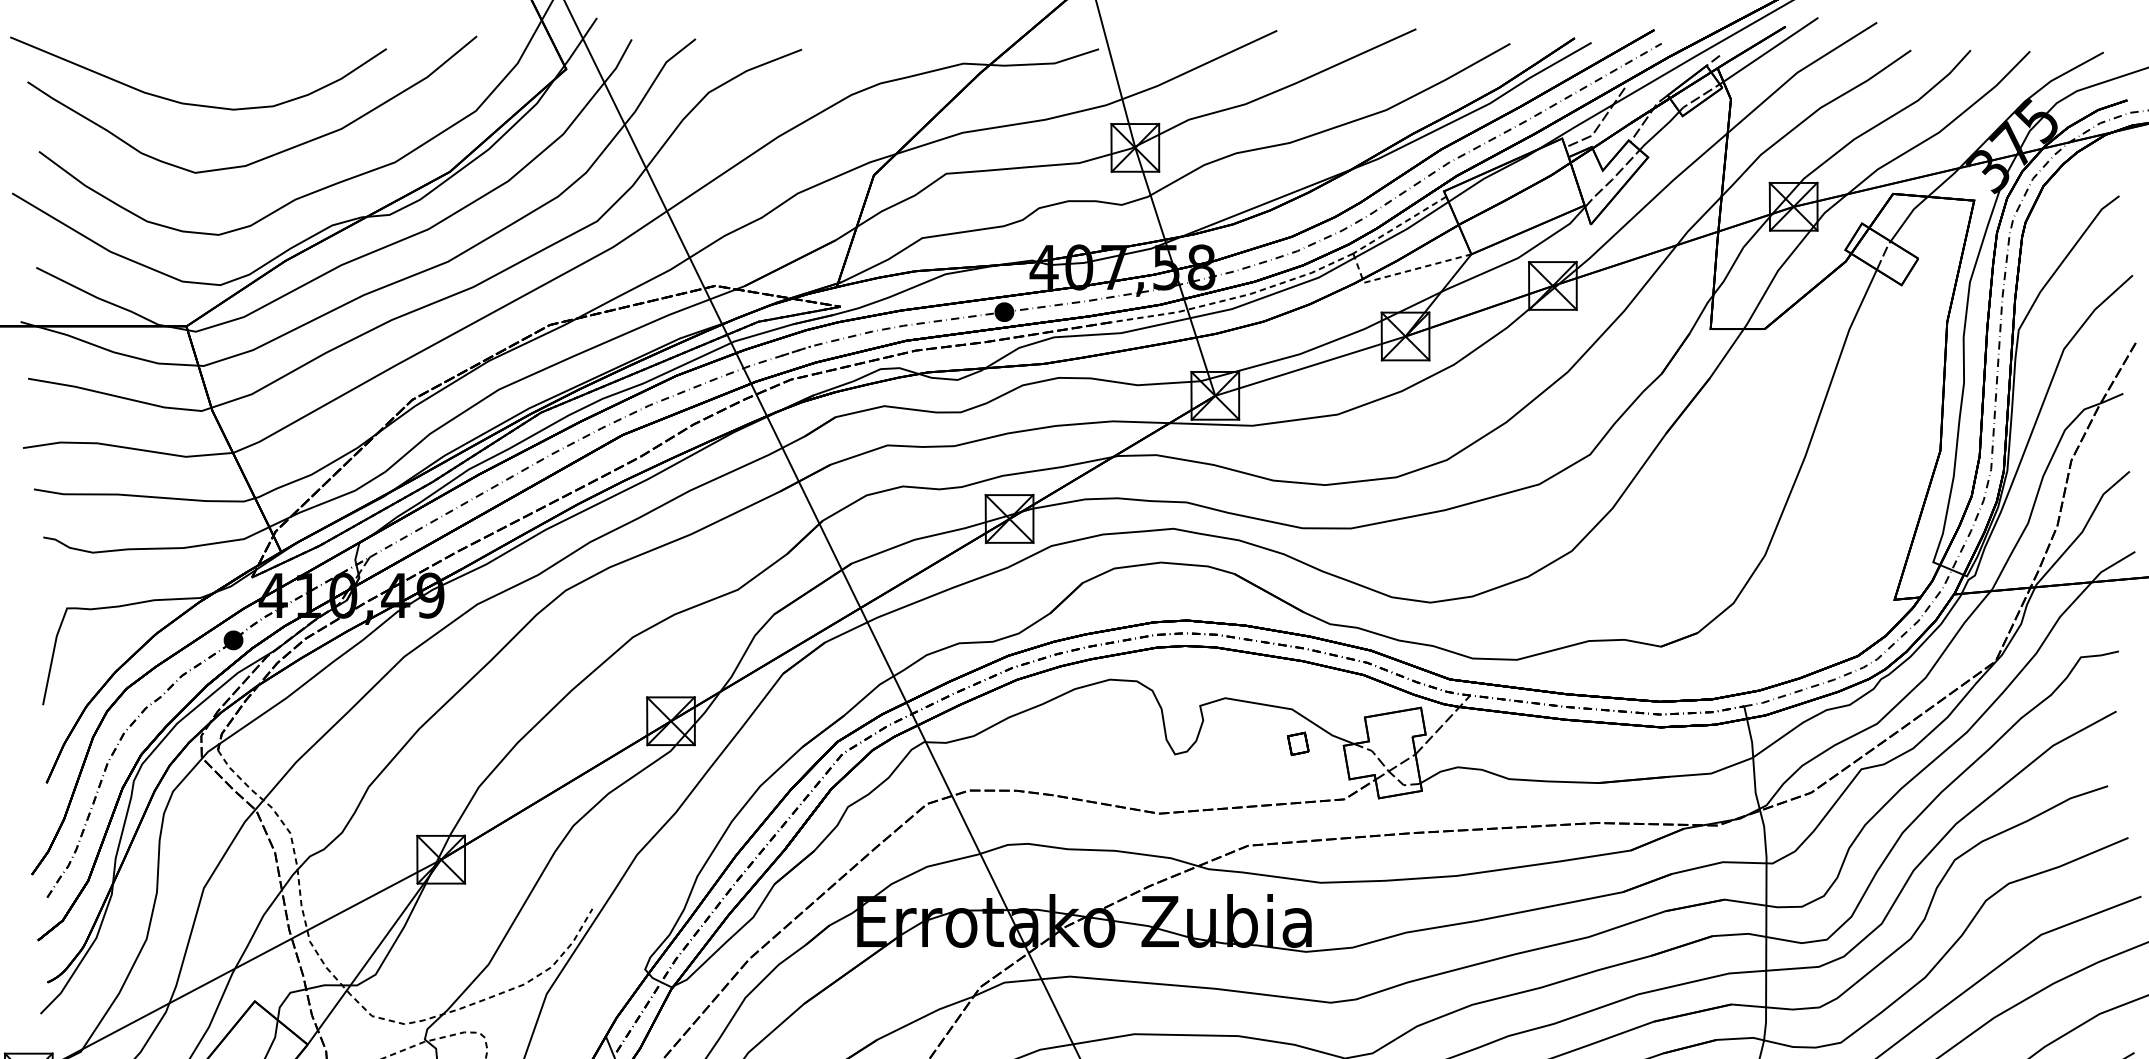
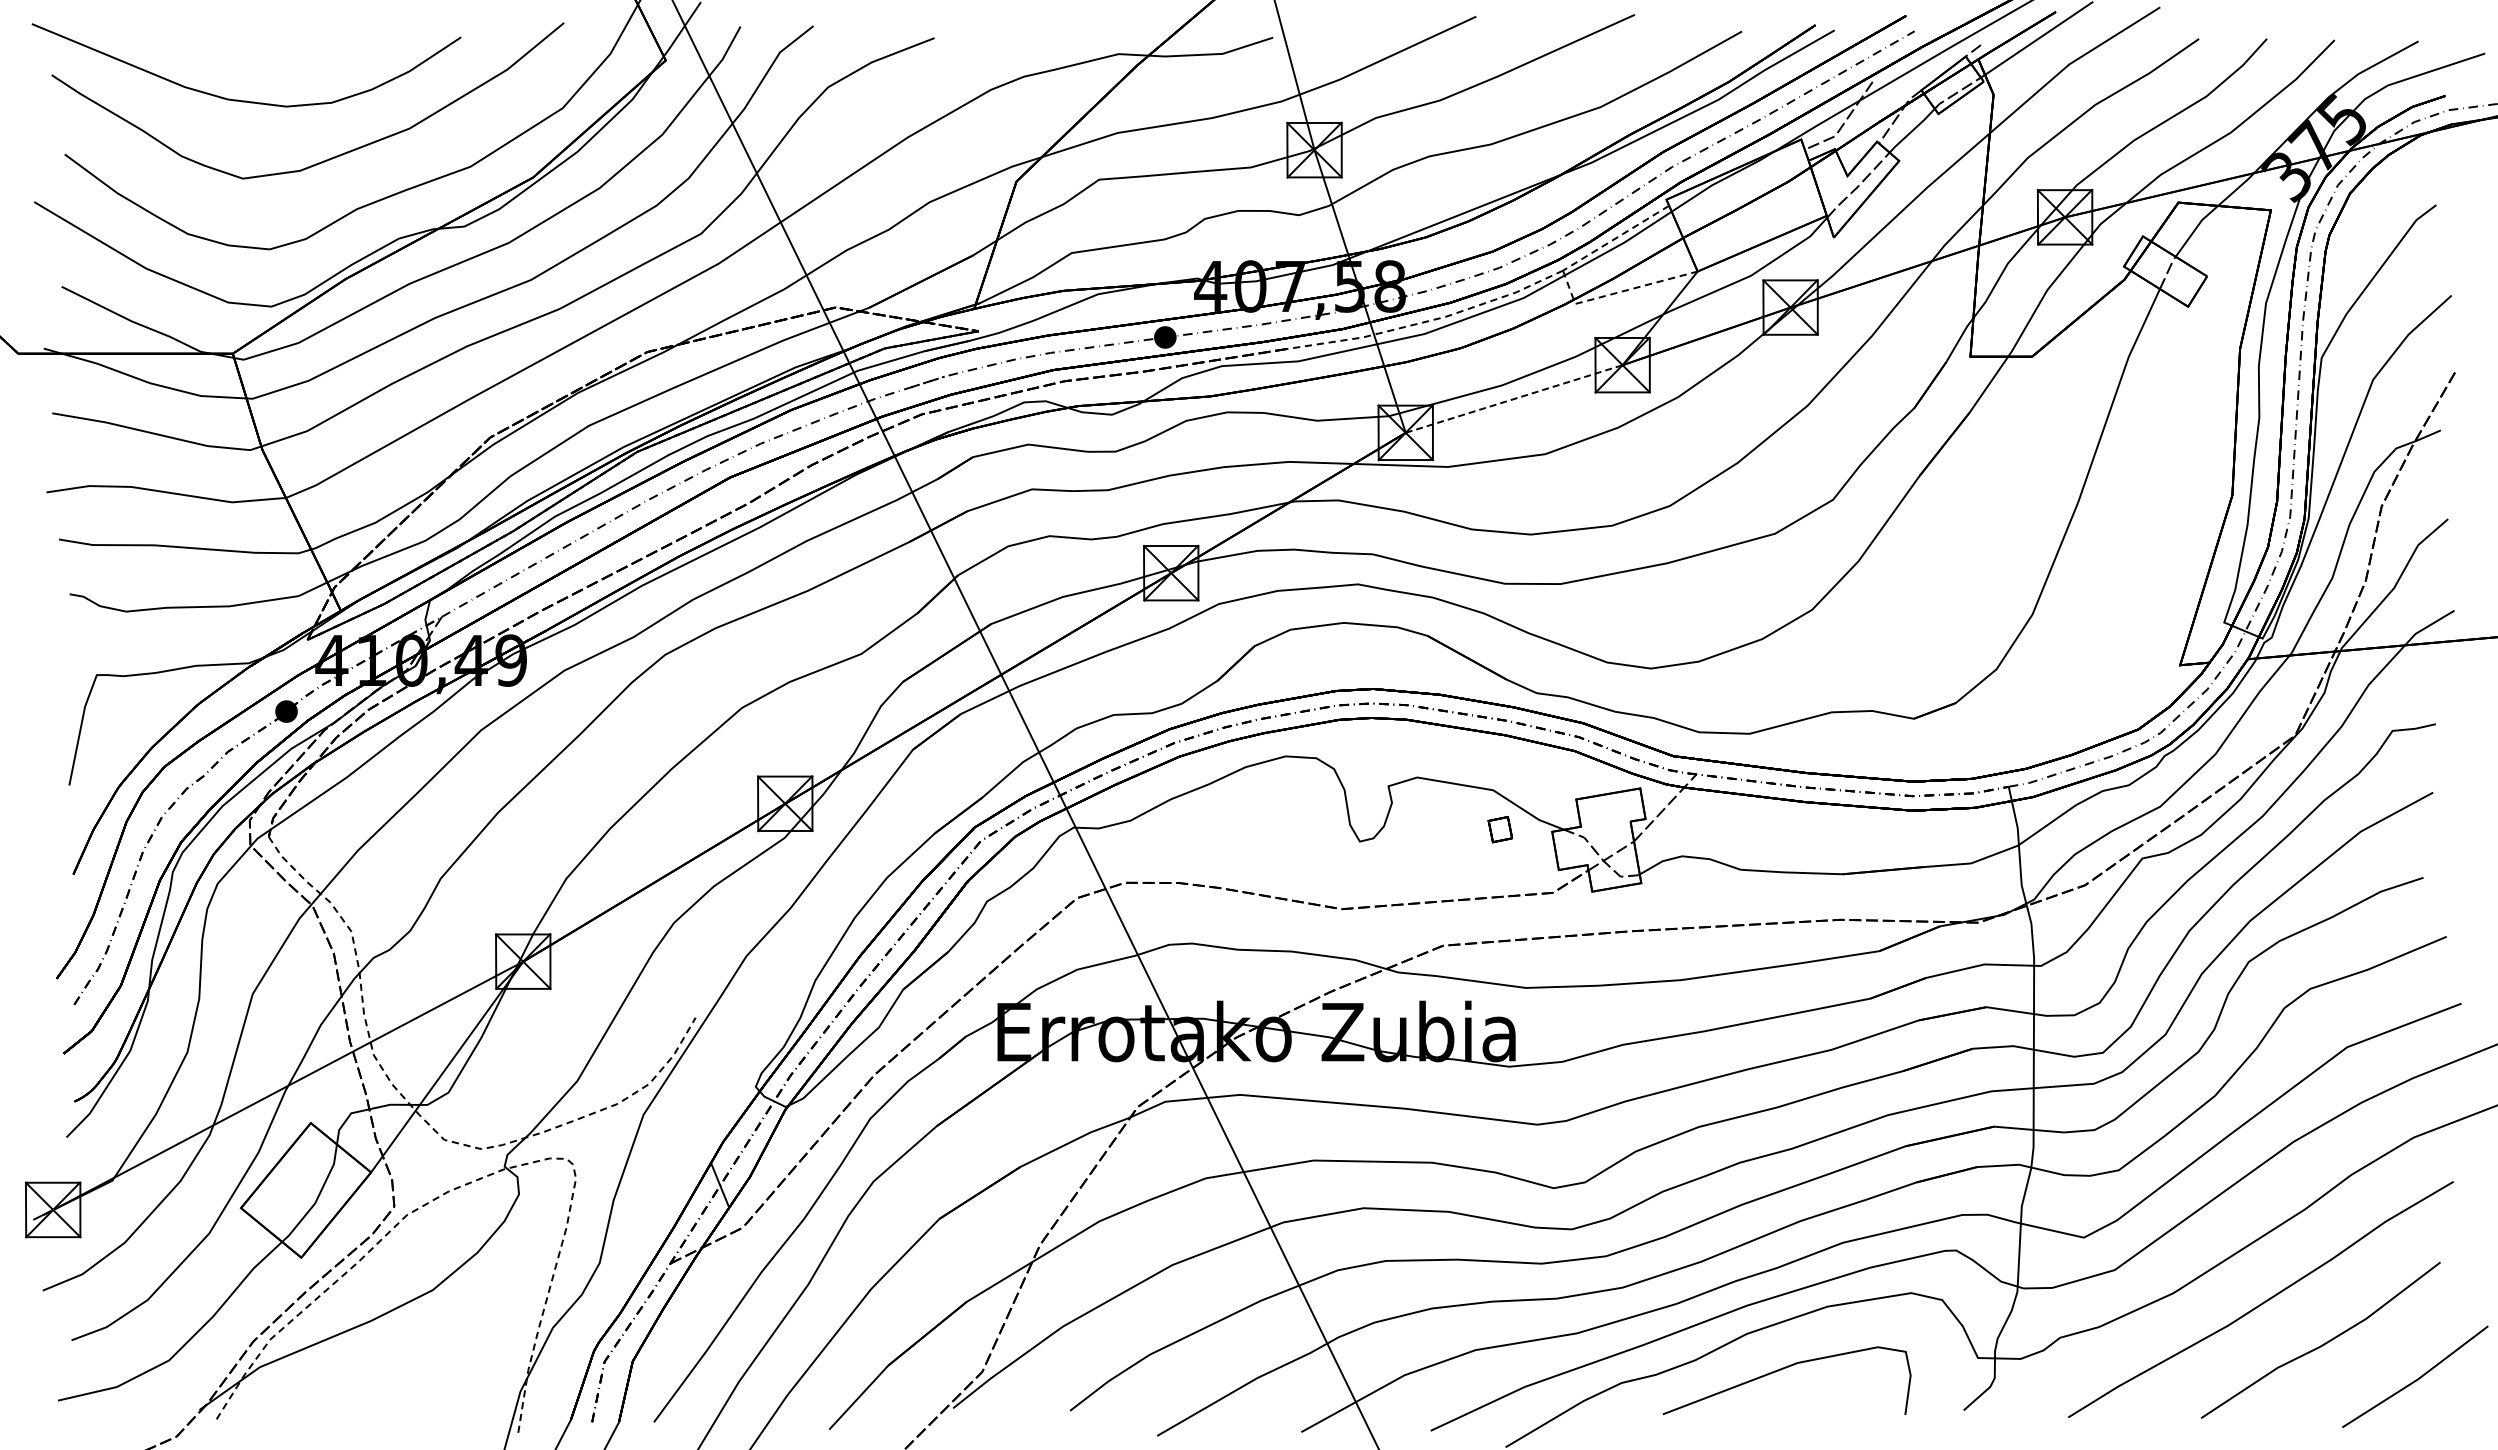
line: (1310, 366) -> (1514, 399), solid -> dashed

